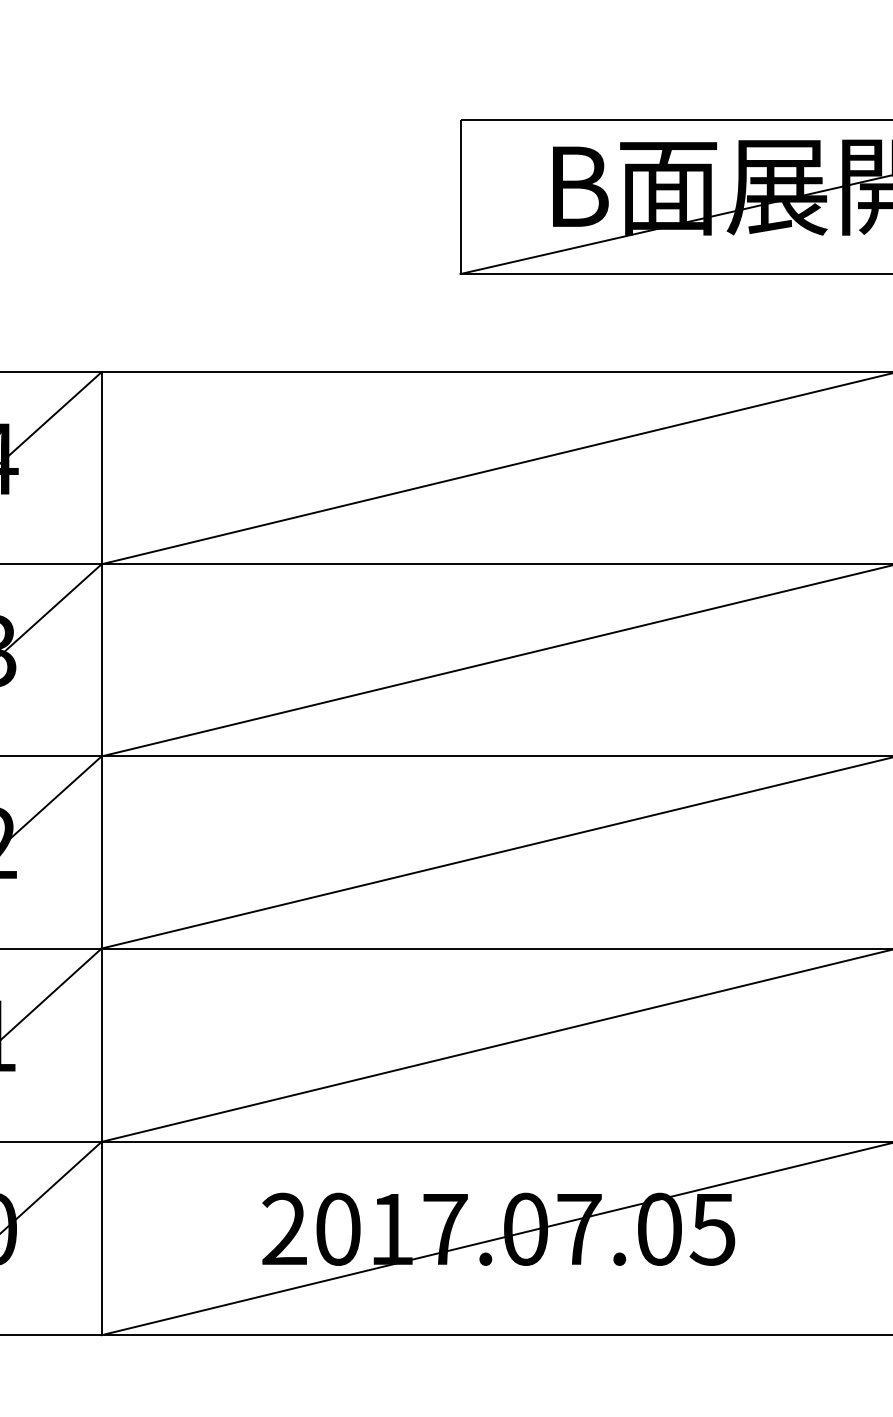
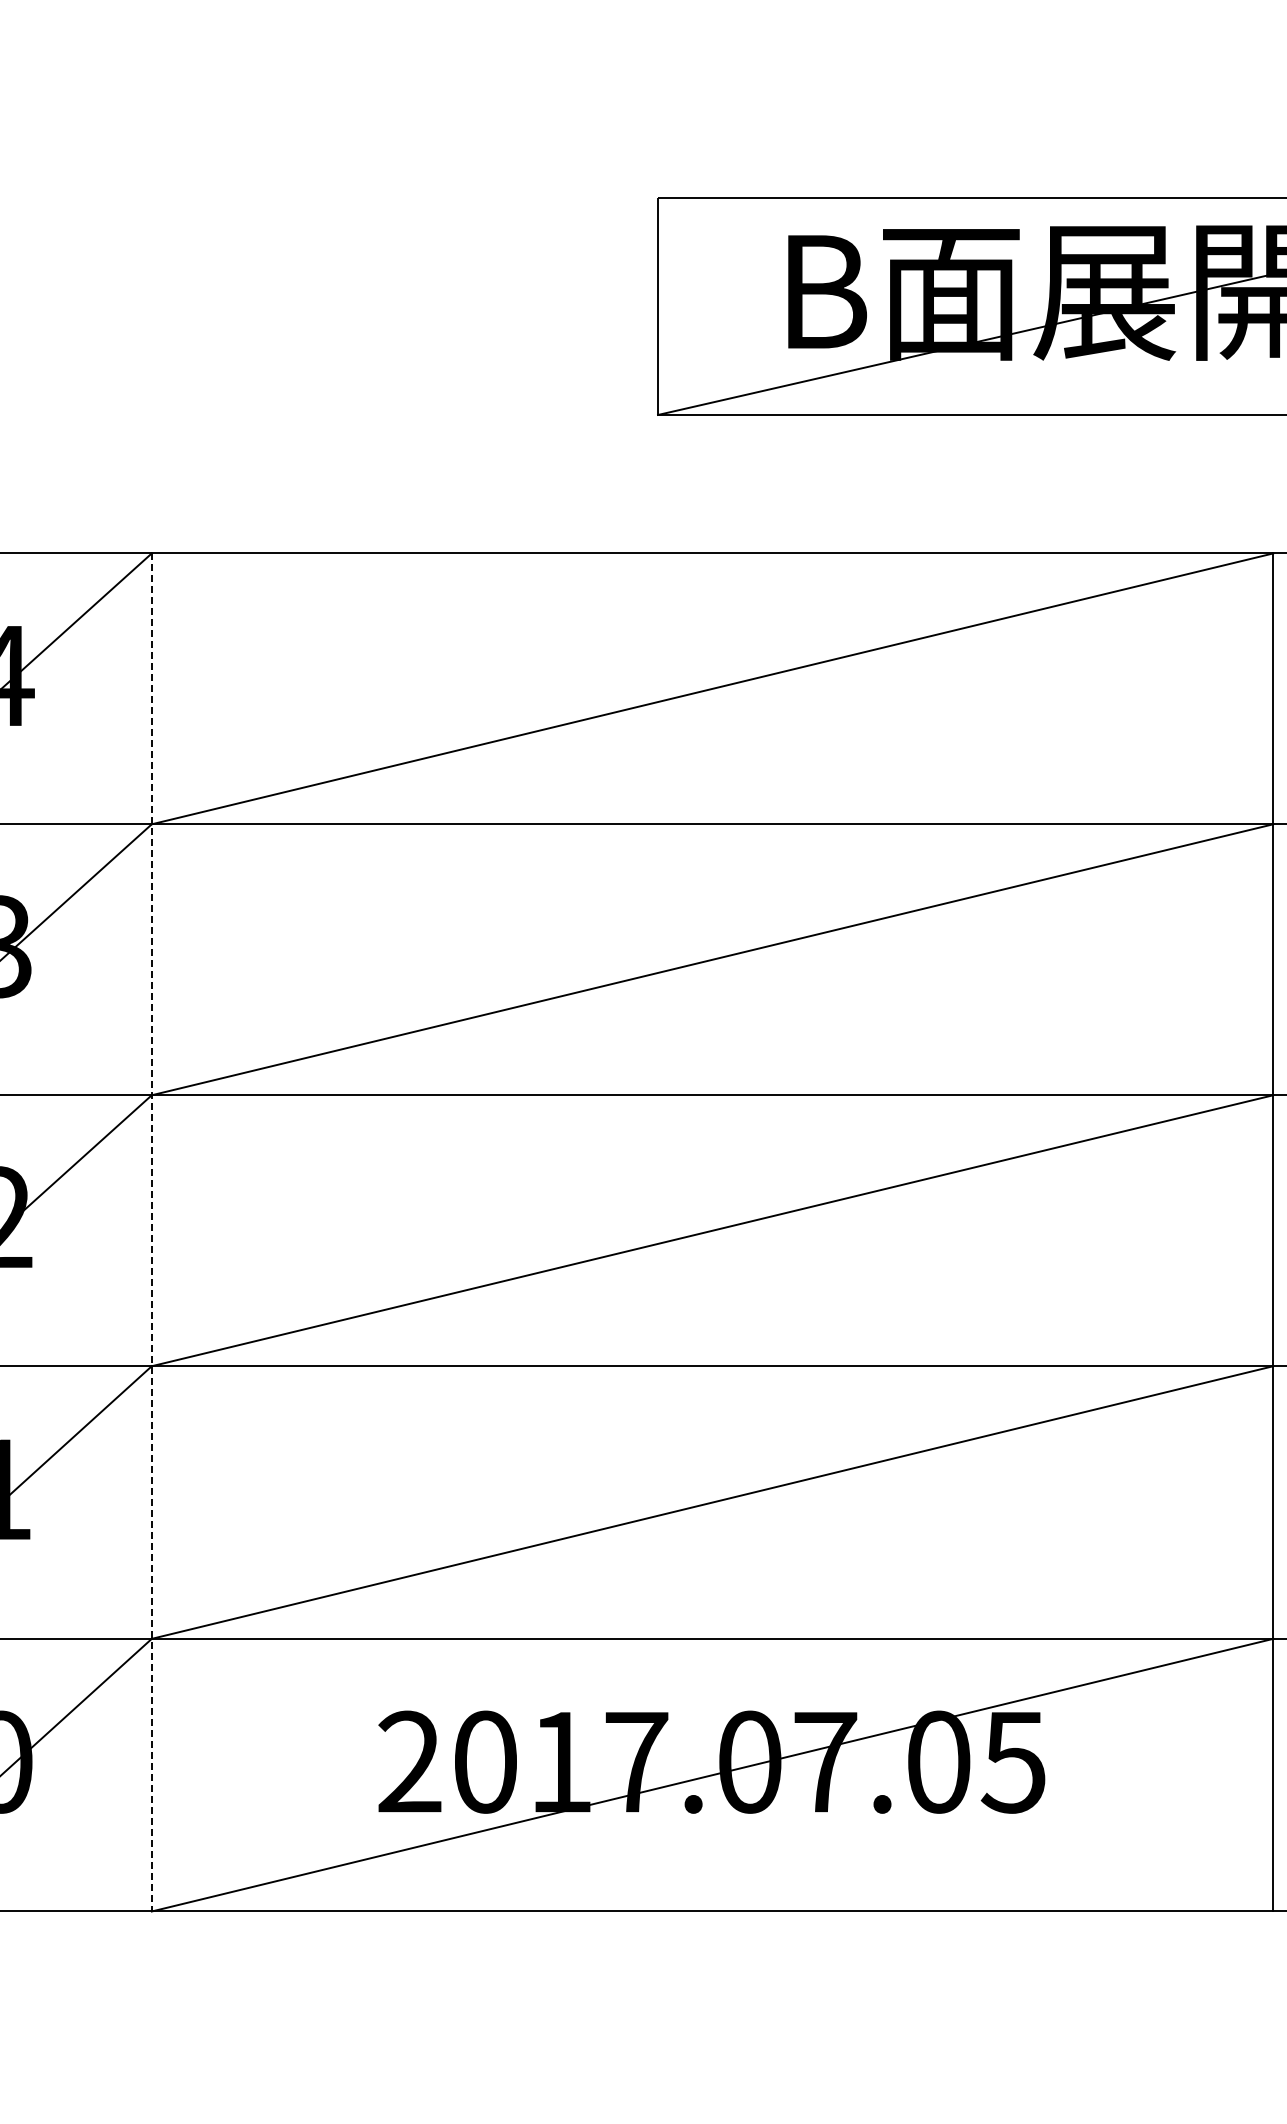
line: (101, 853) -> (151, 1232), solid -> dashed

